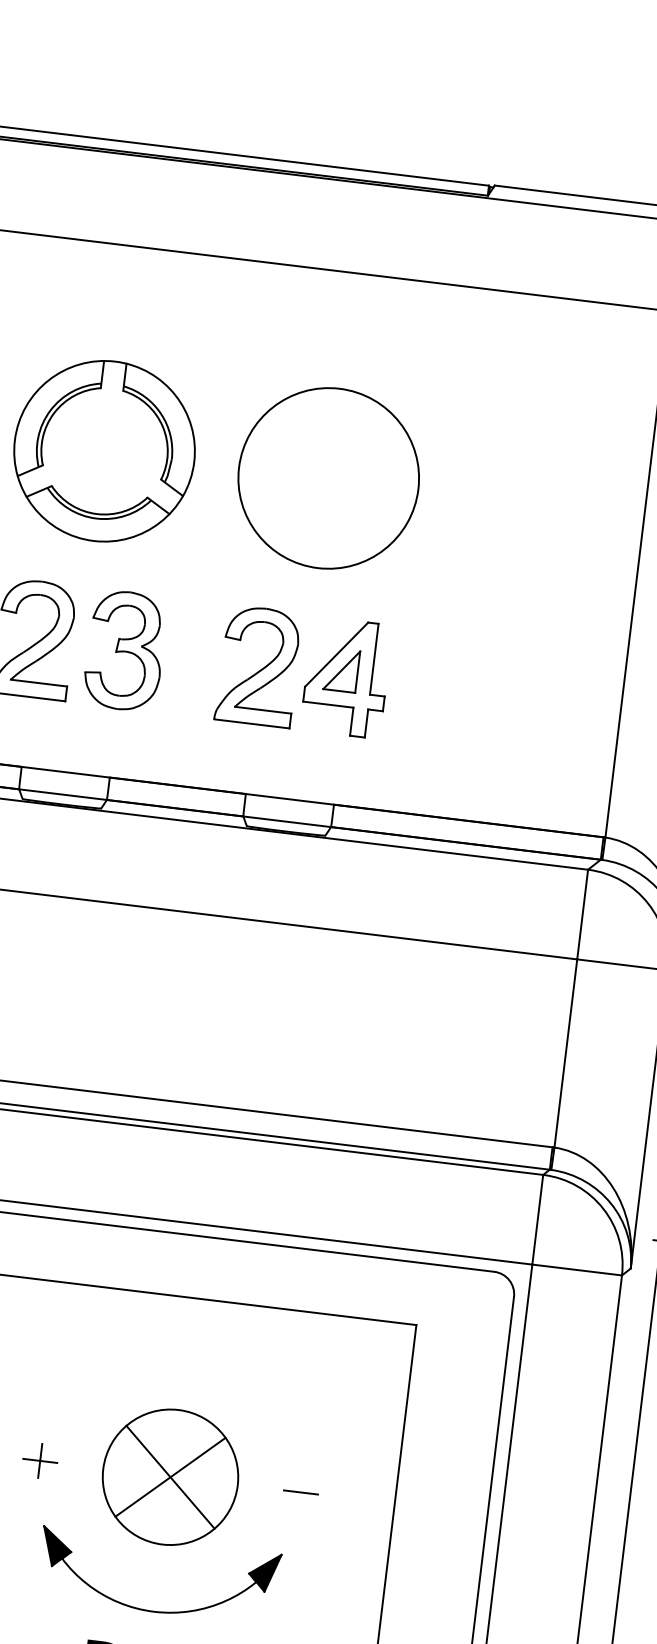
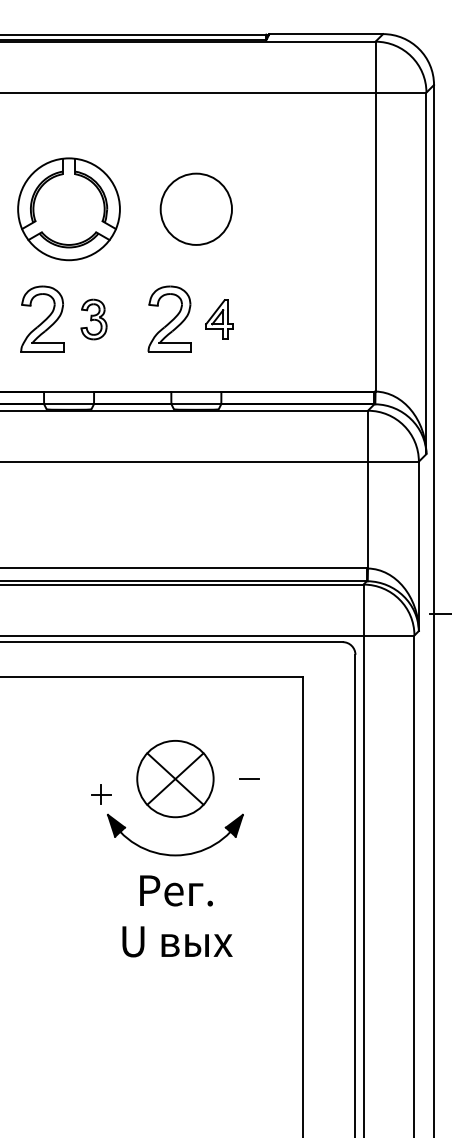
circle: (328, 478) -> (196, 209), size x0.7
part: (124, 650) -> (93, 319), size x0.6
part: (346, 677) -> (219, 319), size x0.6
part: (40, 1460) -> (101, 794), moved

